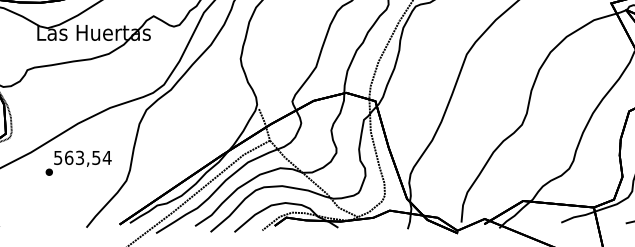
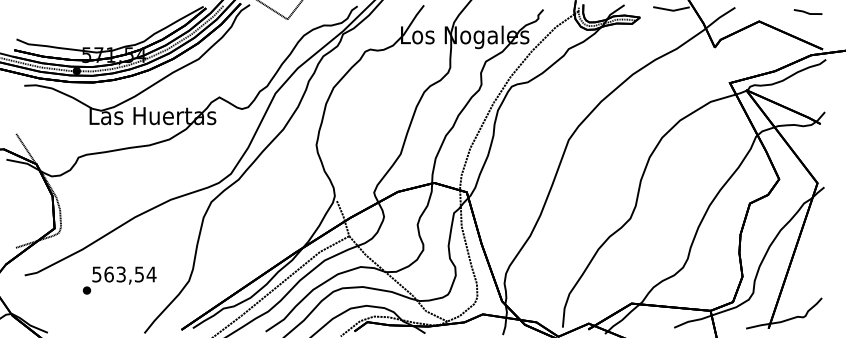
text: (78, 163) -> (119, 280), moved

